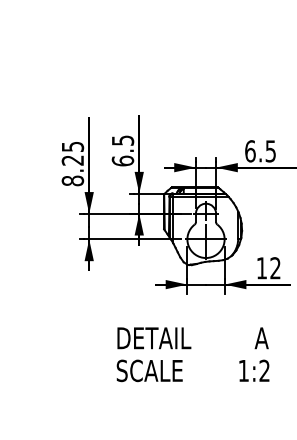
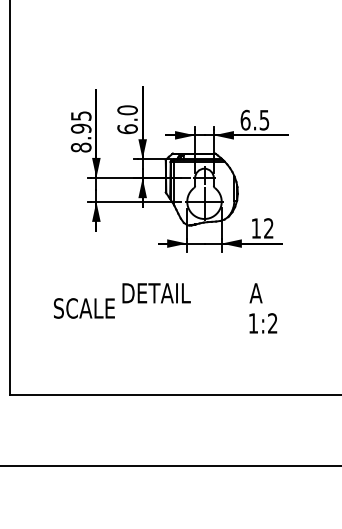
text: (122, 140) -> (127, 110), 6.5 -> 6.0
text: (73, 160) -> (81, 128), 8.25 -> 8.95
text: (149, 370) -> (84, 308), moved
text: (254, 370) -> (263, 323), moved

